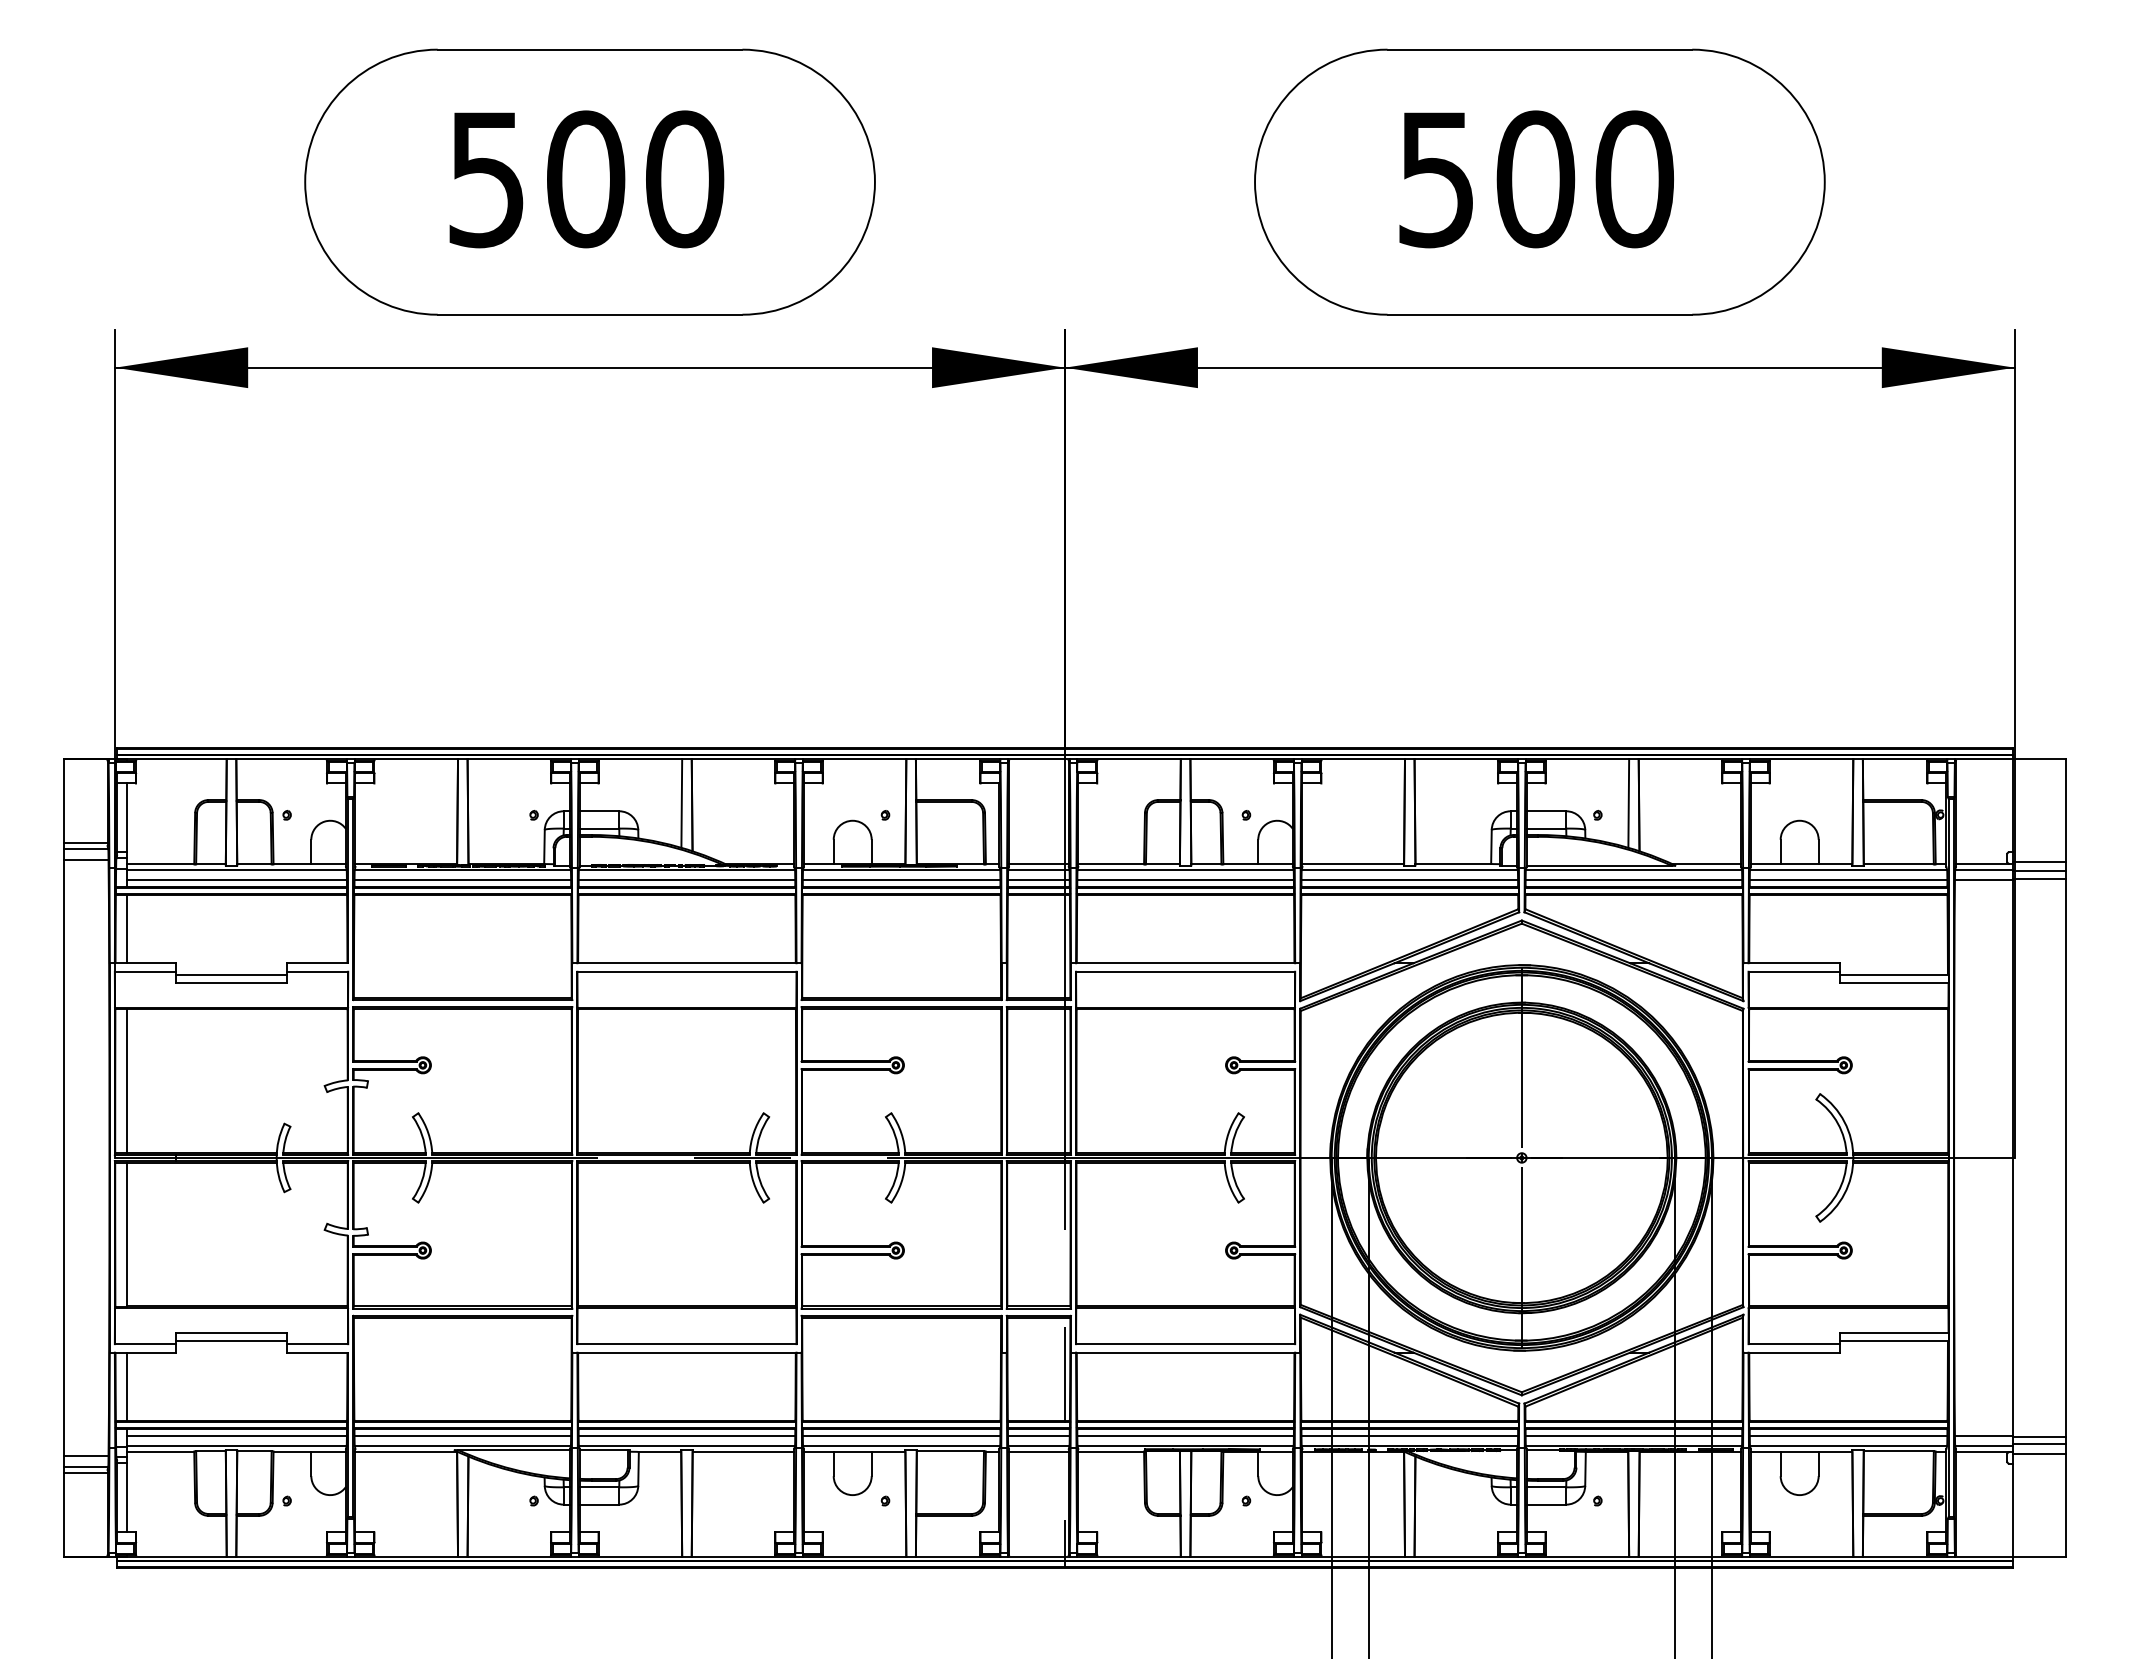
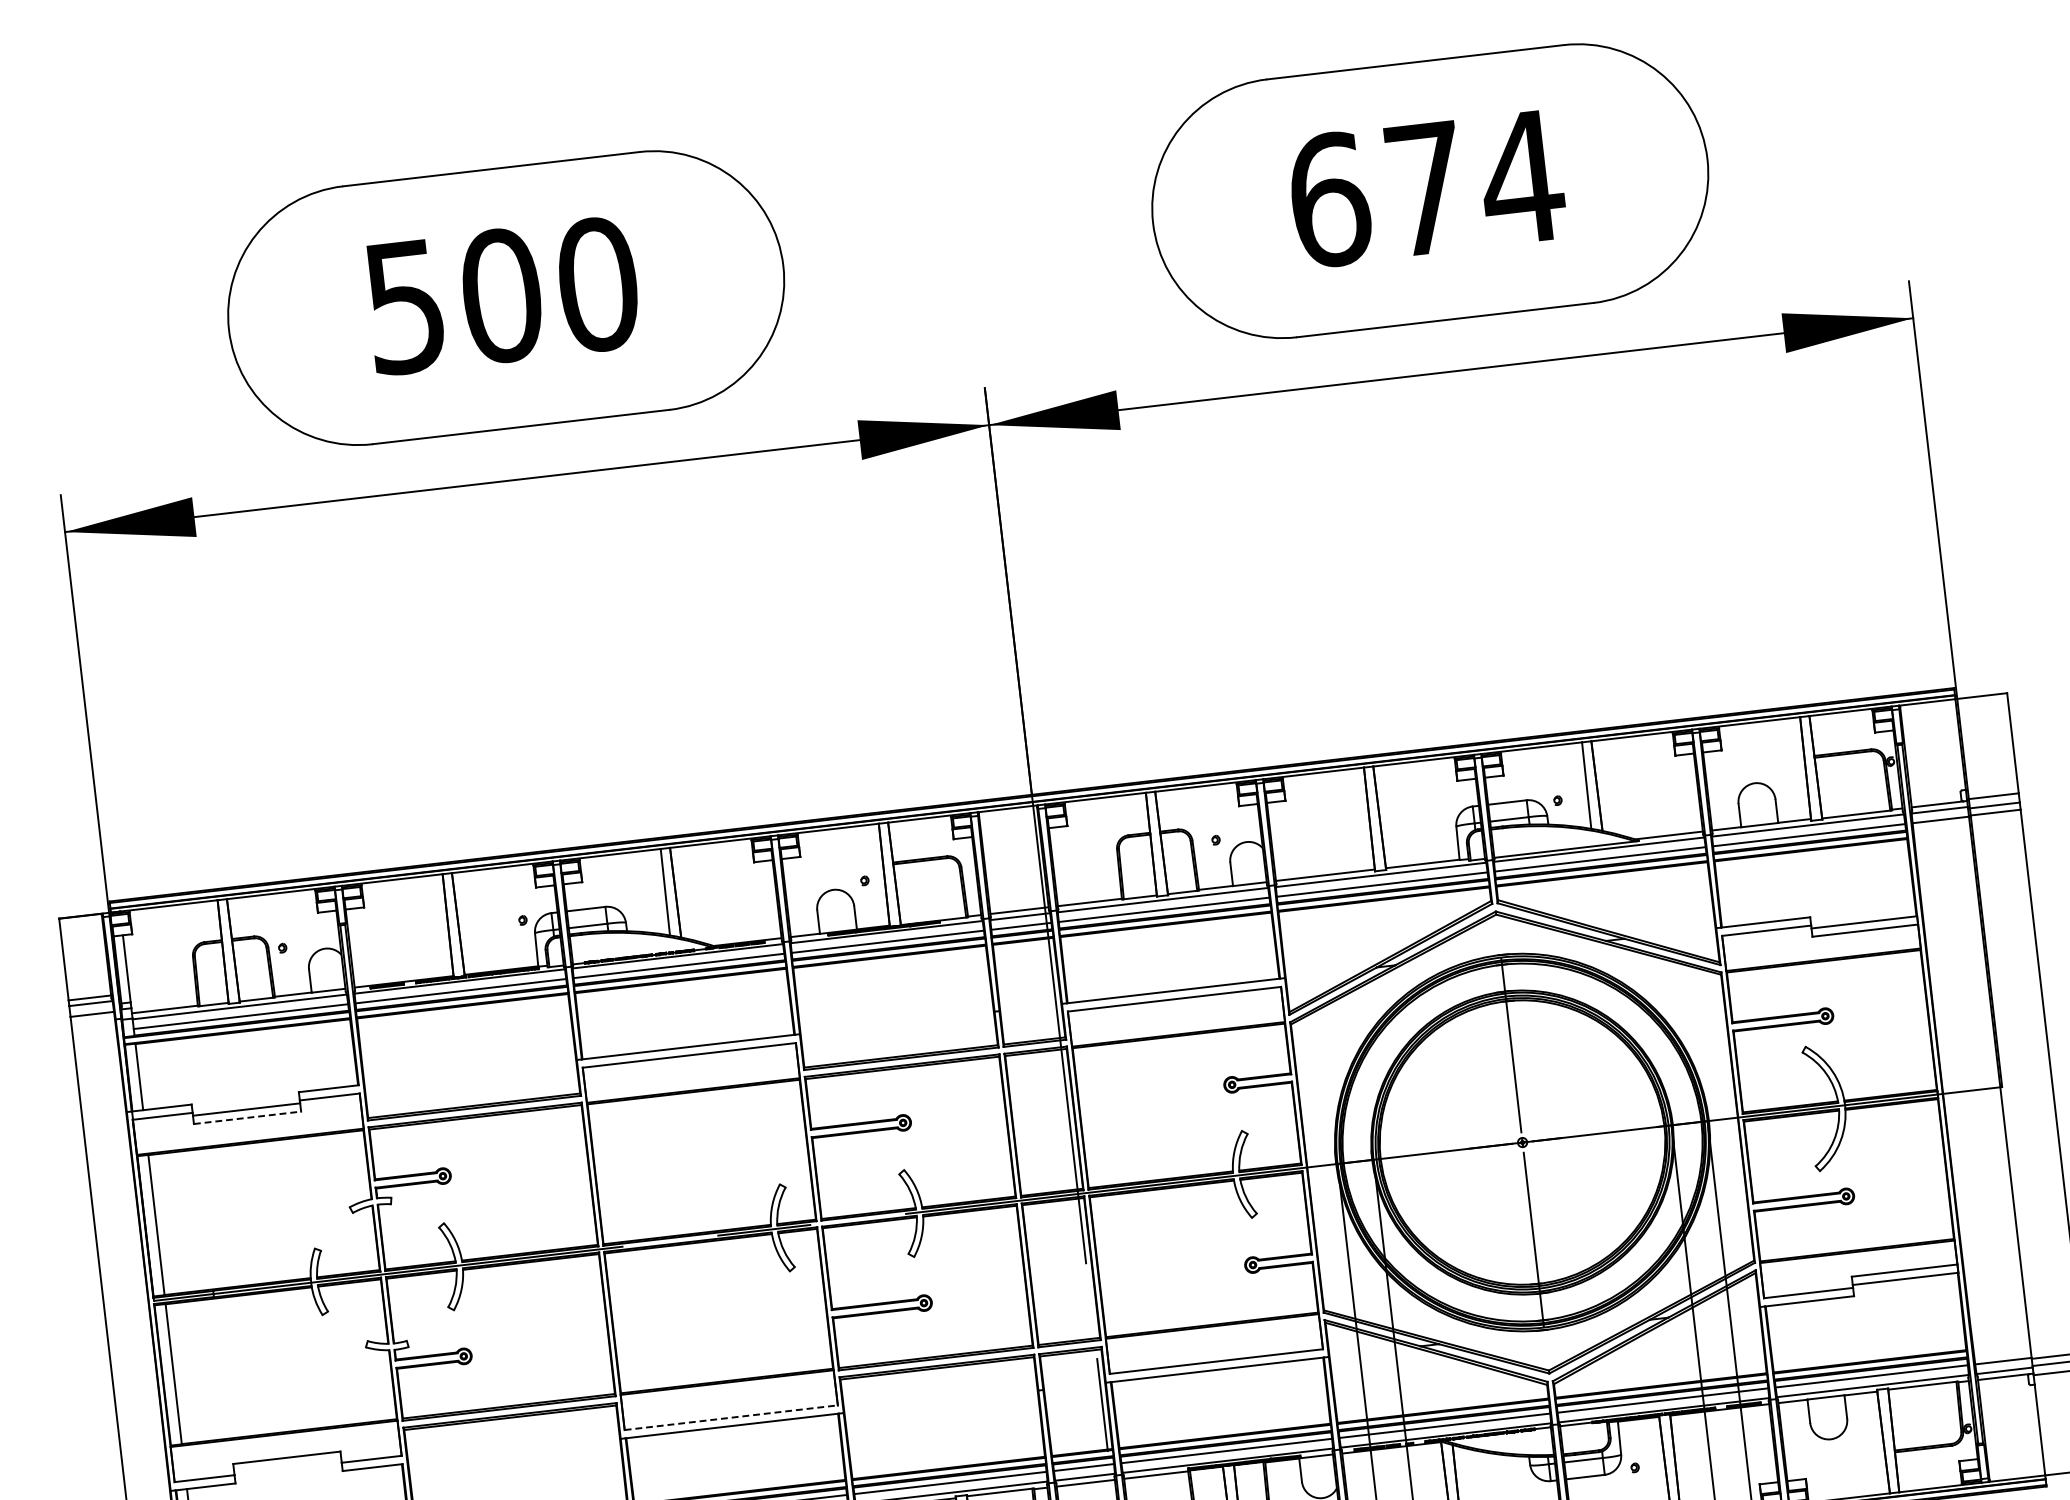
text: (1536, 179) -> (1426, 188), 500 -> 674
line: (232, 983) -> (248, 1117), solid -> dashed
line: (231, 1341) -> (287, 1466), removed
line: (686, 1344) -> (730, 1418), solid -> dashed

